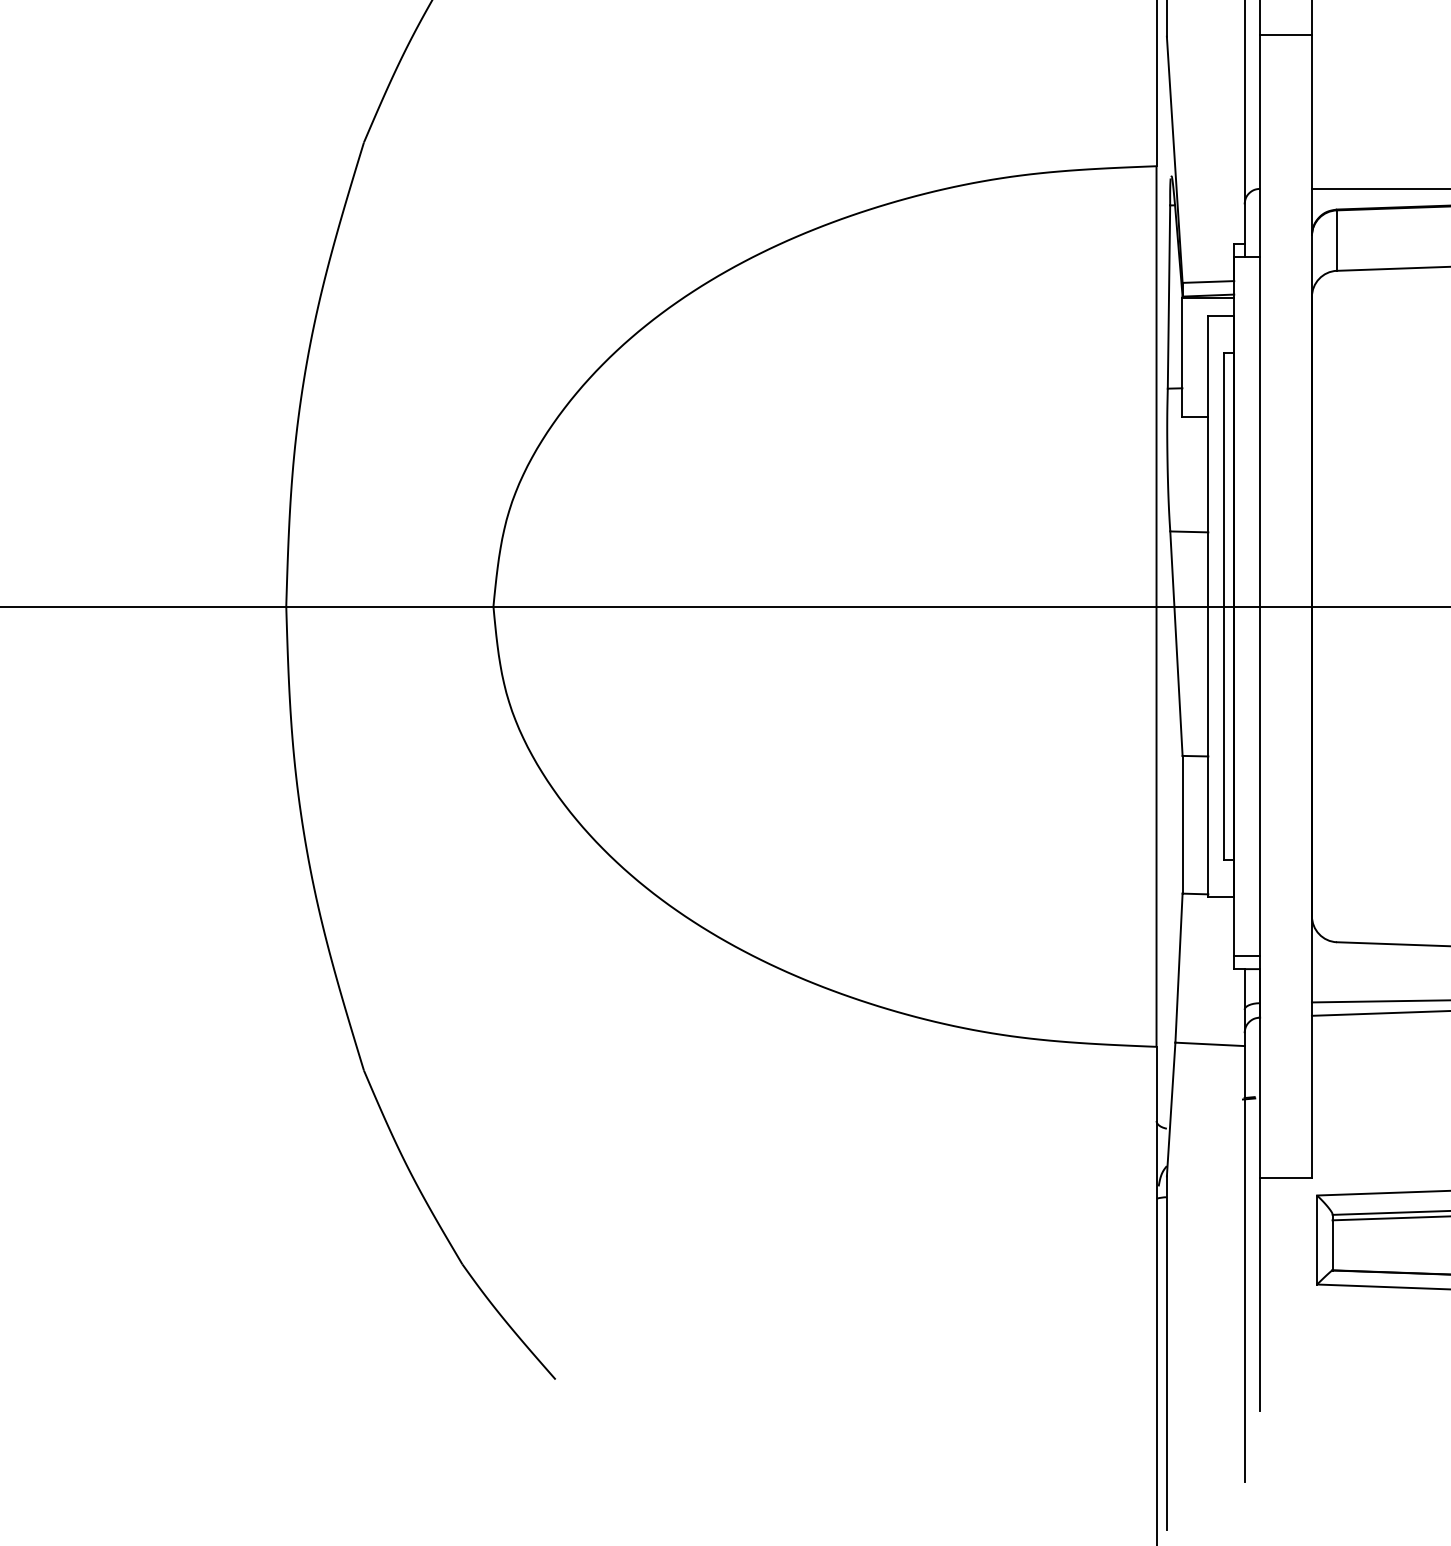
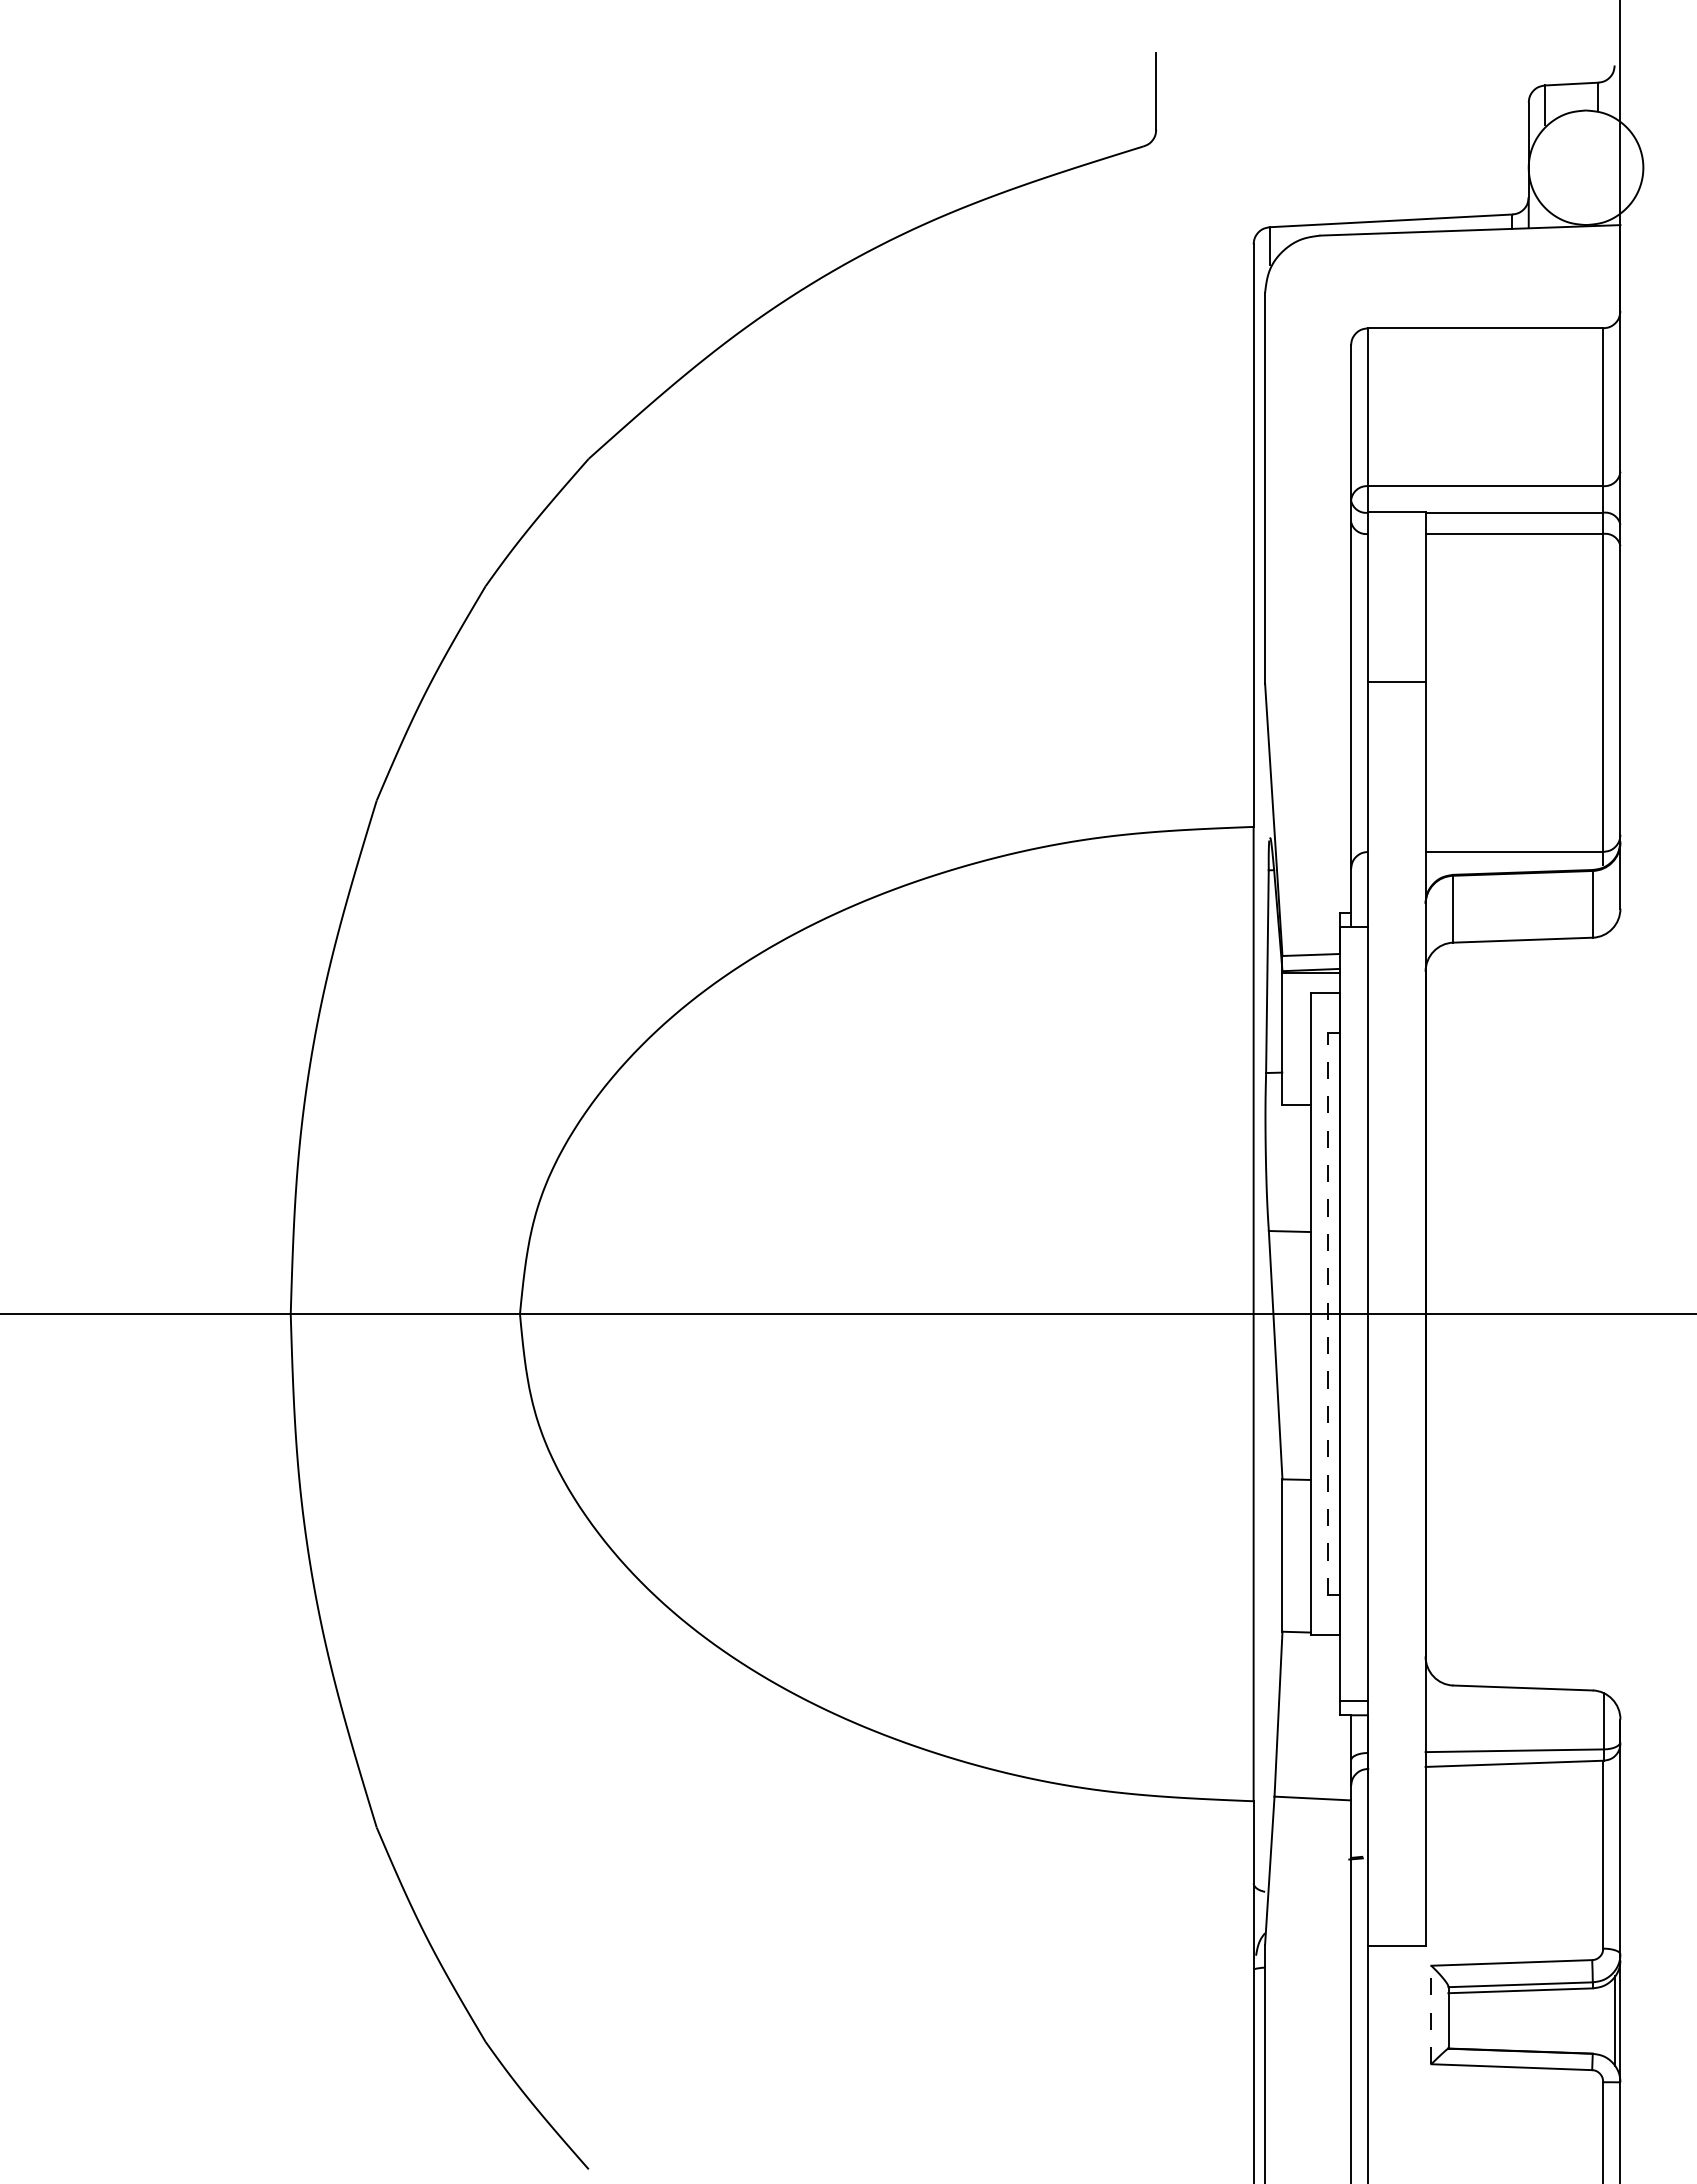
line: (1224, 606) -> (1328, 1314), solid -> dashed
line: (1317, 1239) -> (1431, 2014), solid -> dashed

